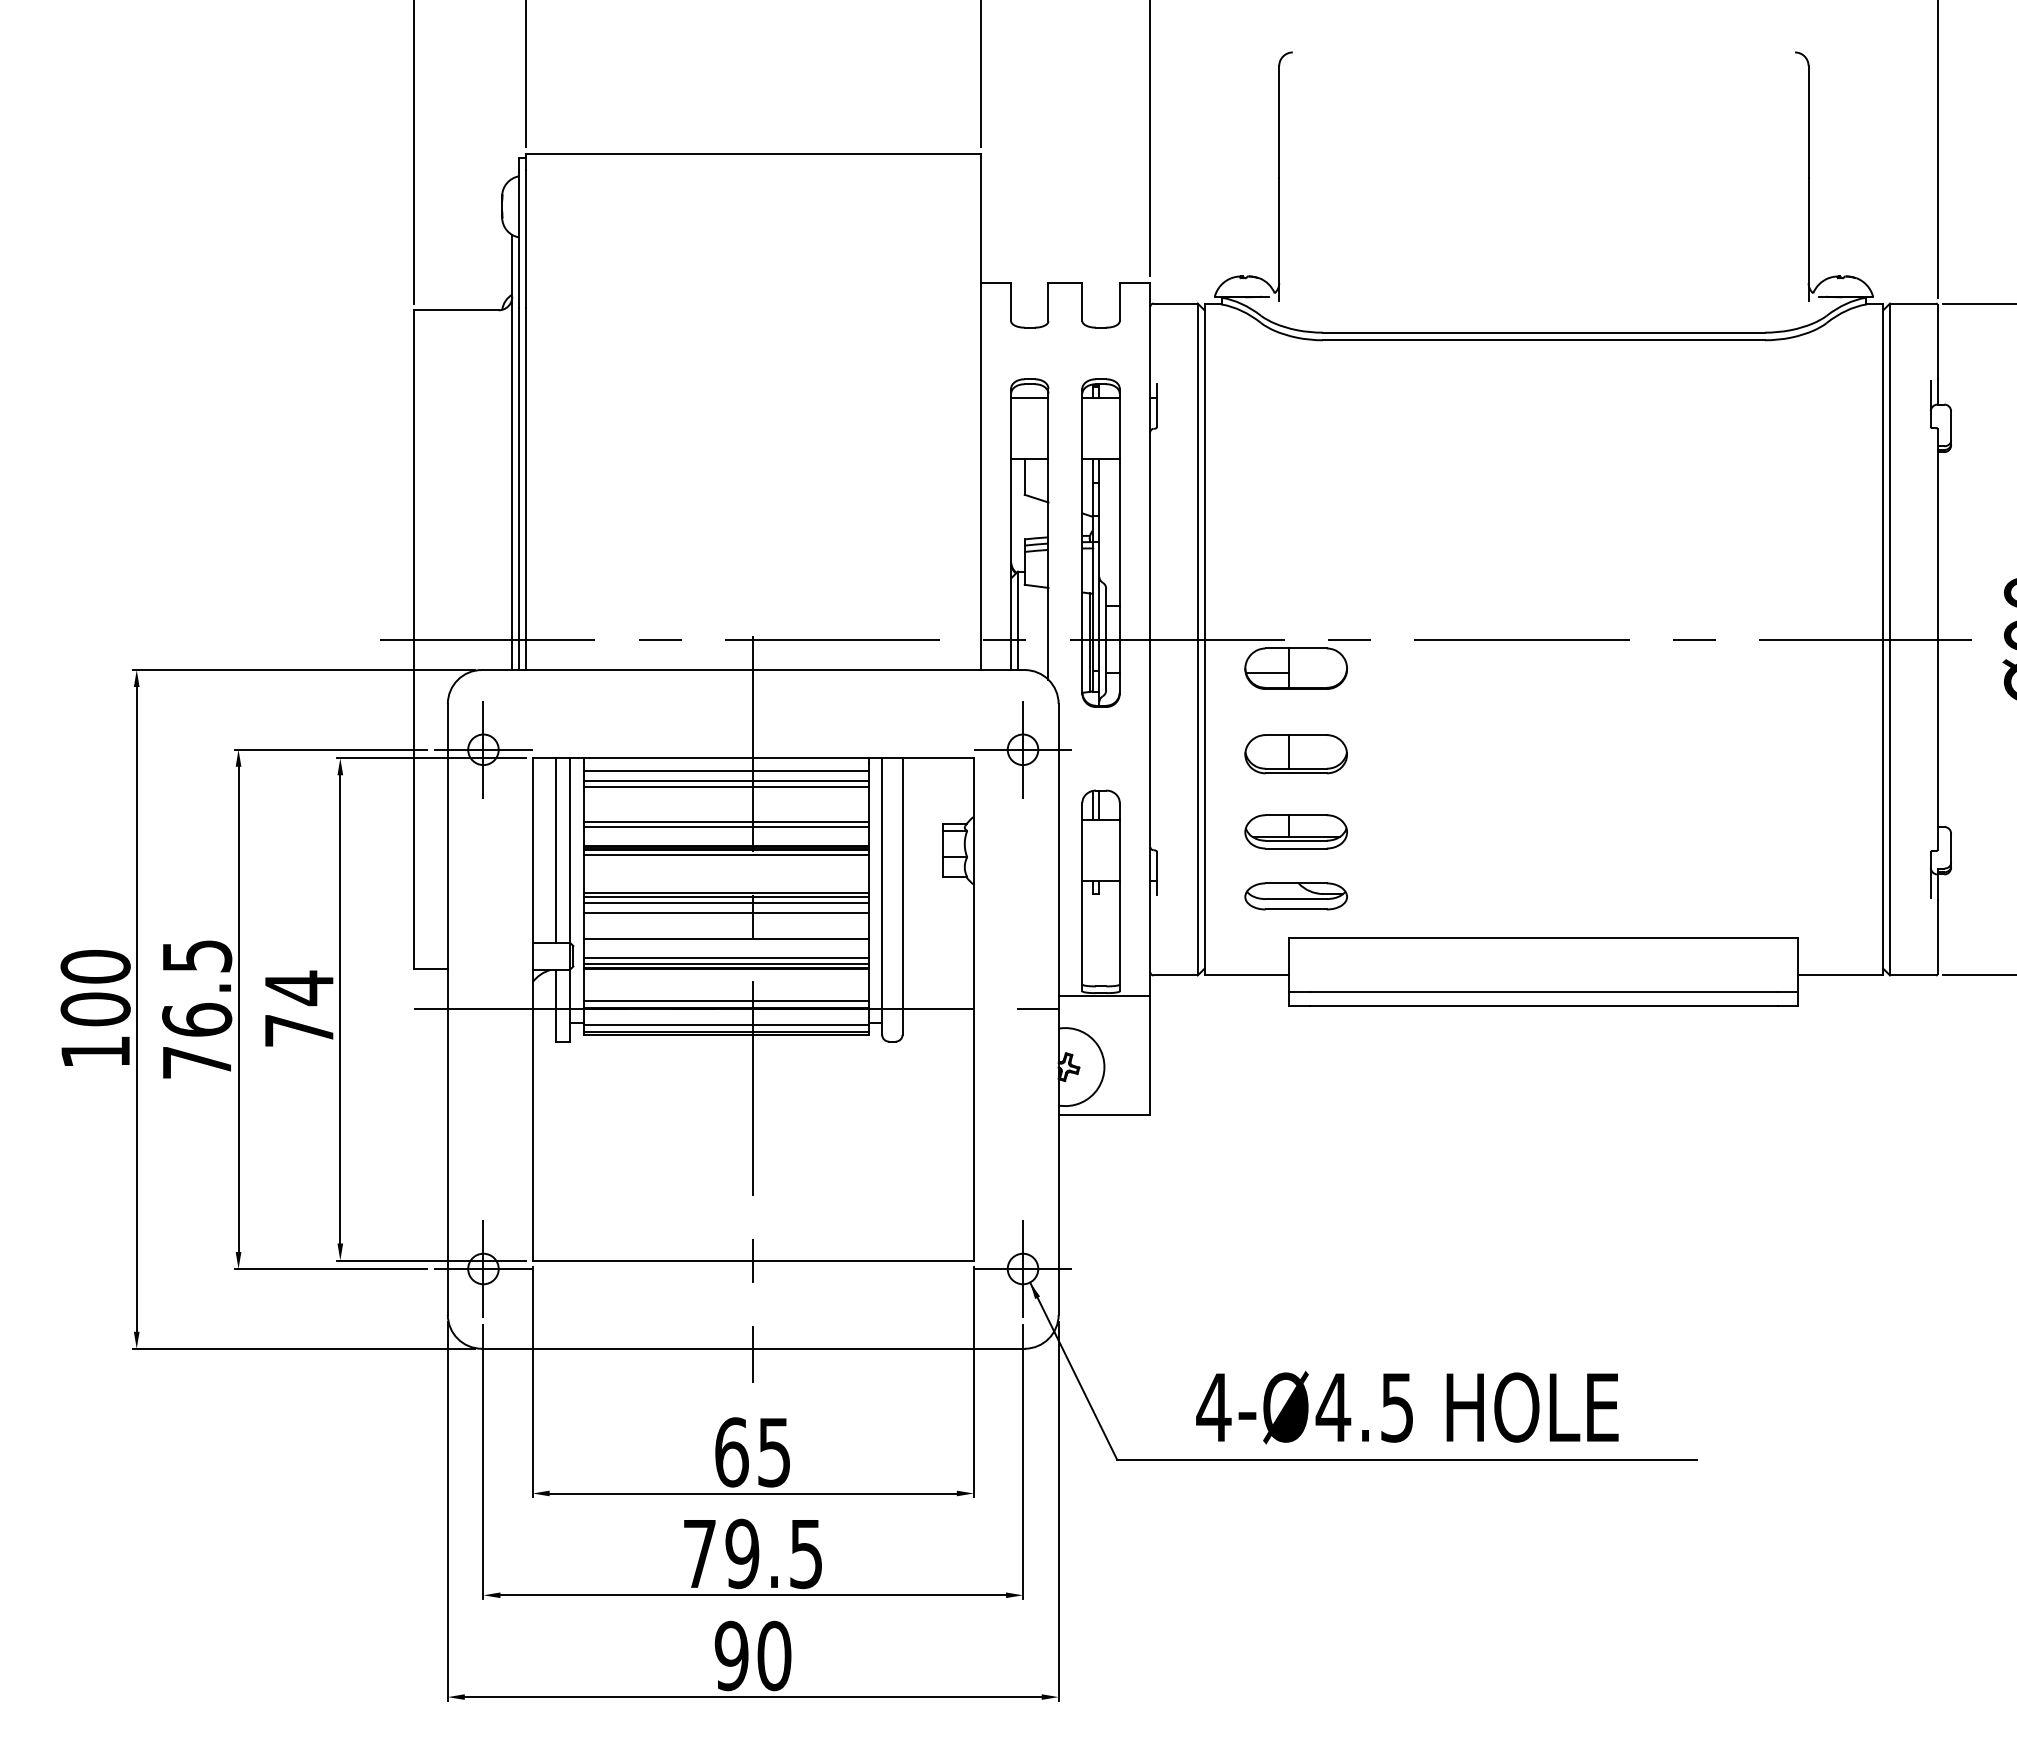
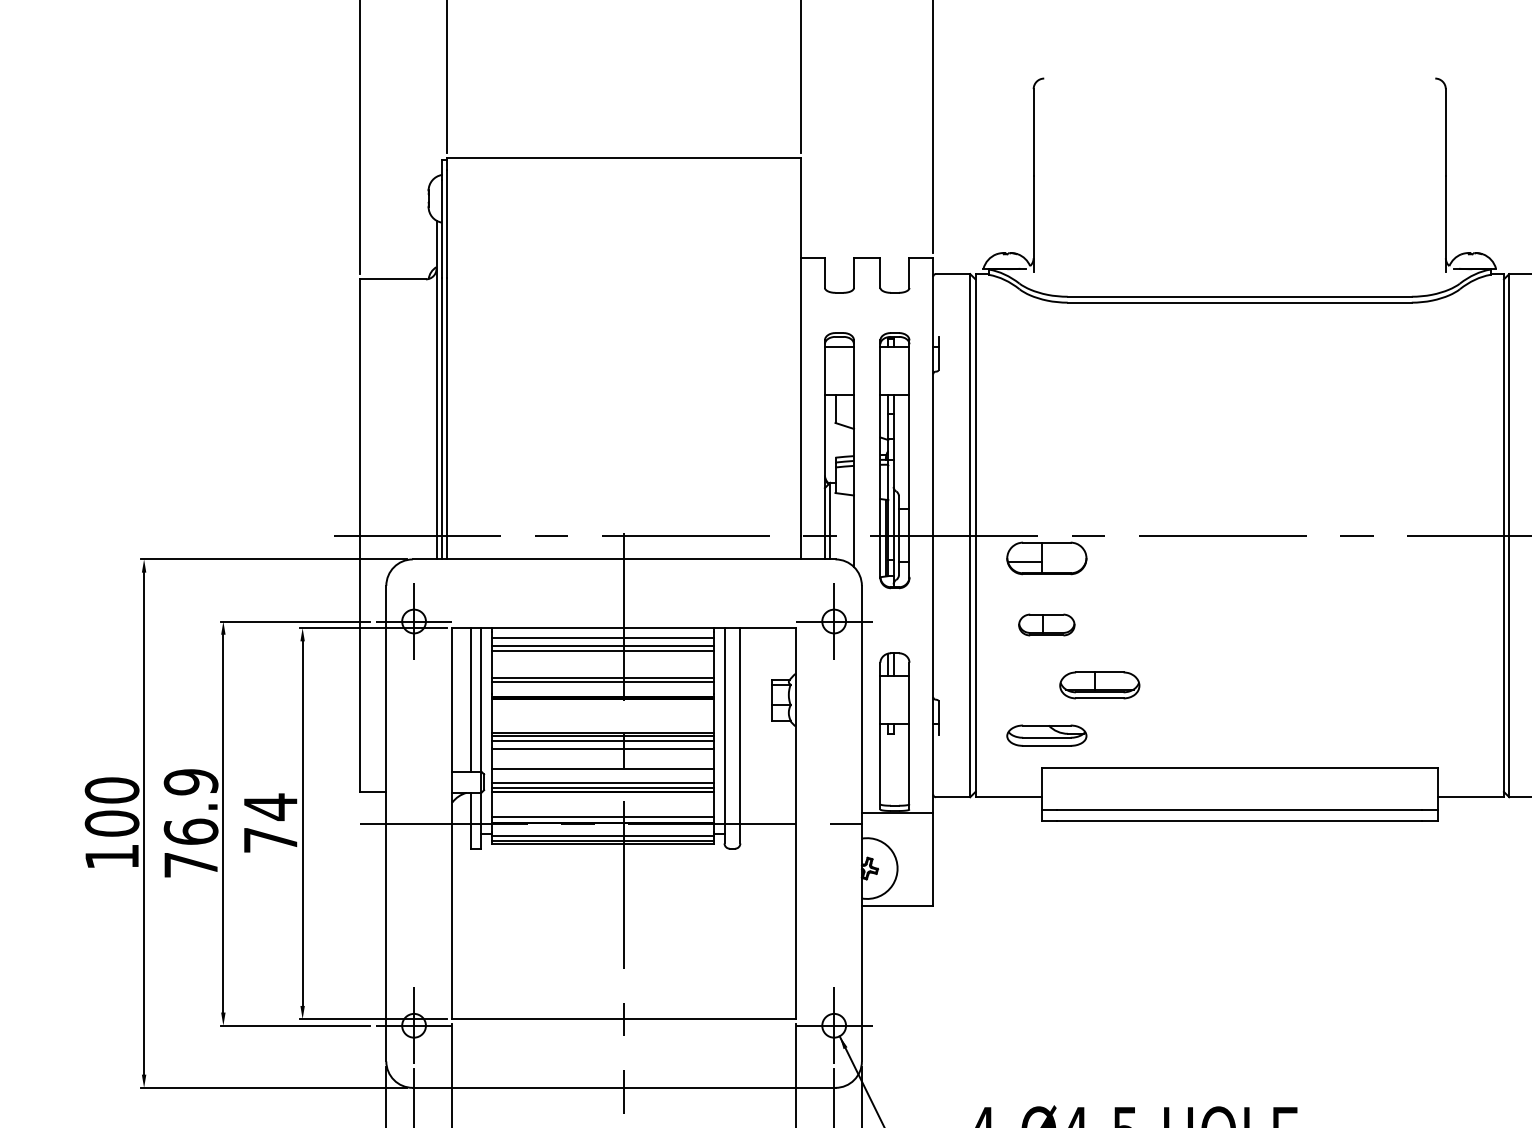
part: (1295, 754) -> (1046, 625), size x0.7
part: (1295, 831) -> (1099, 685), moved
line: (725, 854) -> (602, 703), removed
text: (197, 956) -> (191, 782), 76.5 -> 76.9

